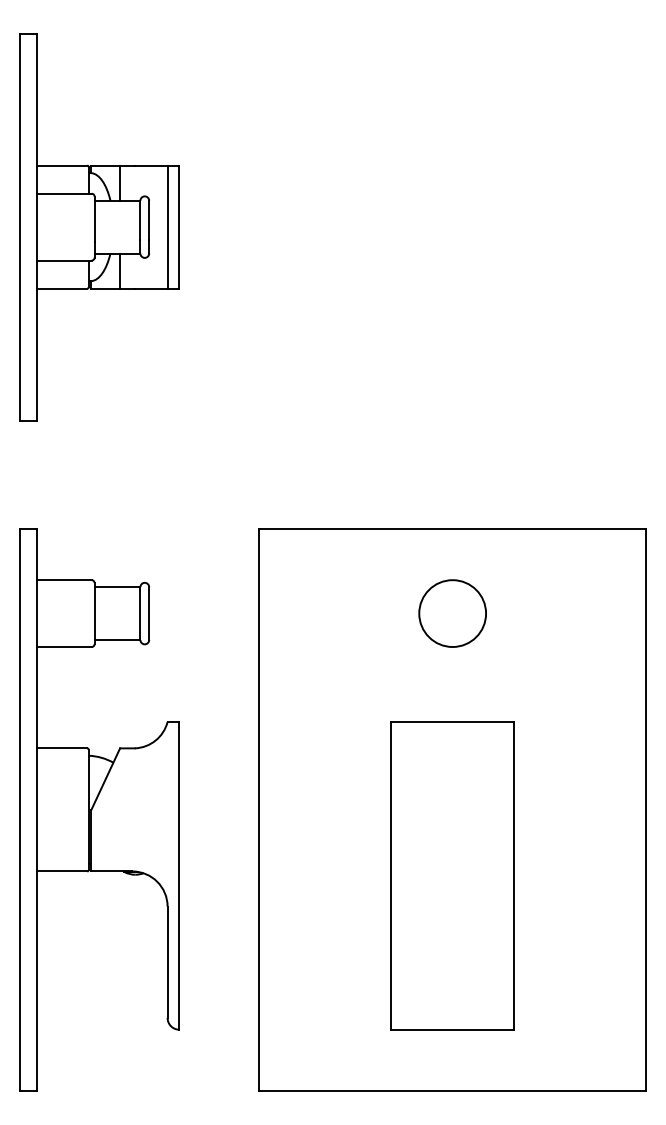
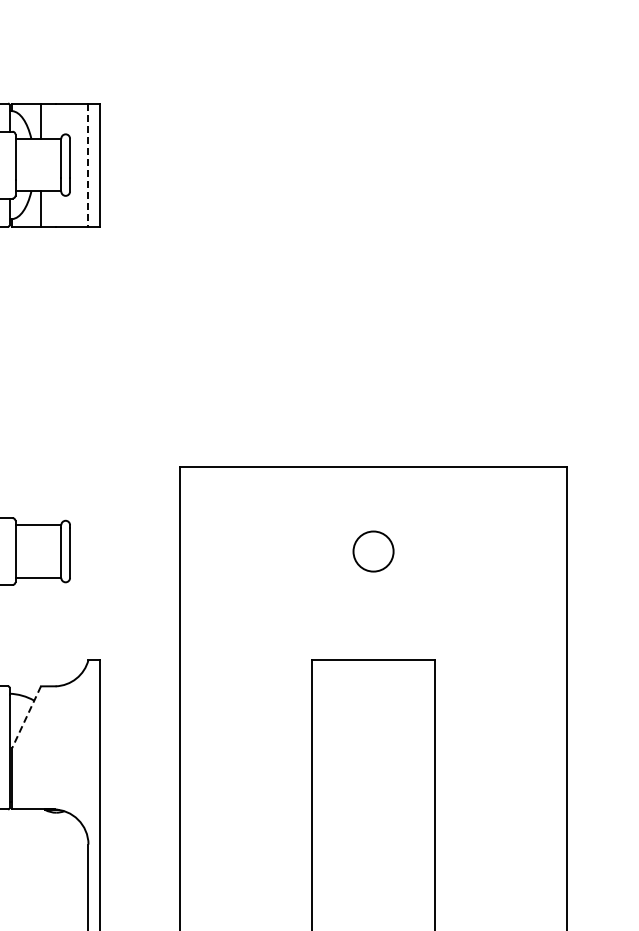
line: (167, 227) -> (88, 165), solid -> dashed
circle: (452, 613) -> (373, 551), size x0.6
line: (105, 779) -> (26, 717), solid -> dashed

